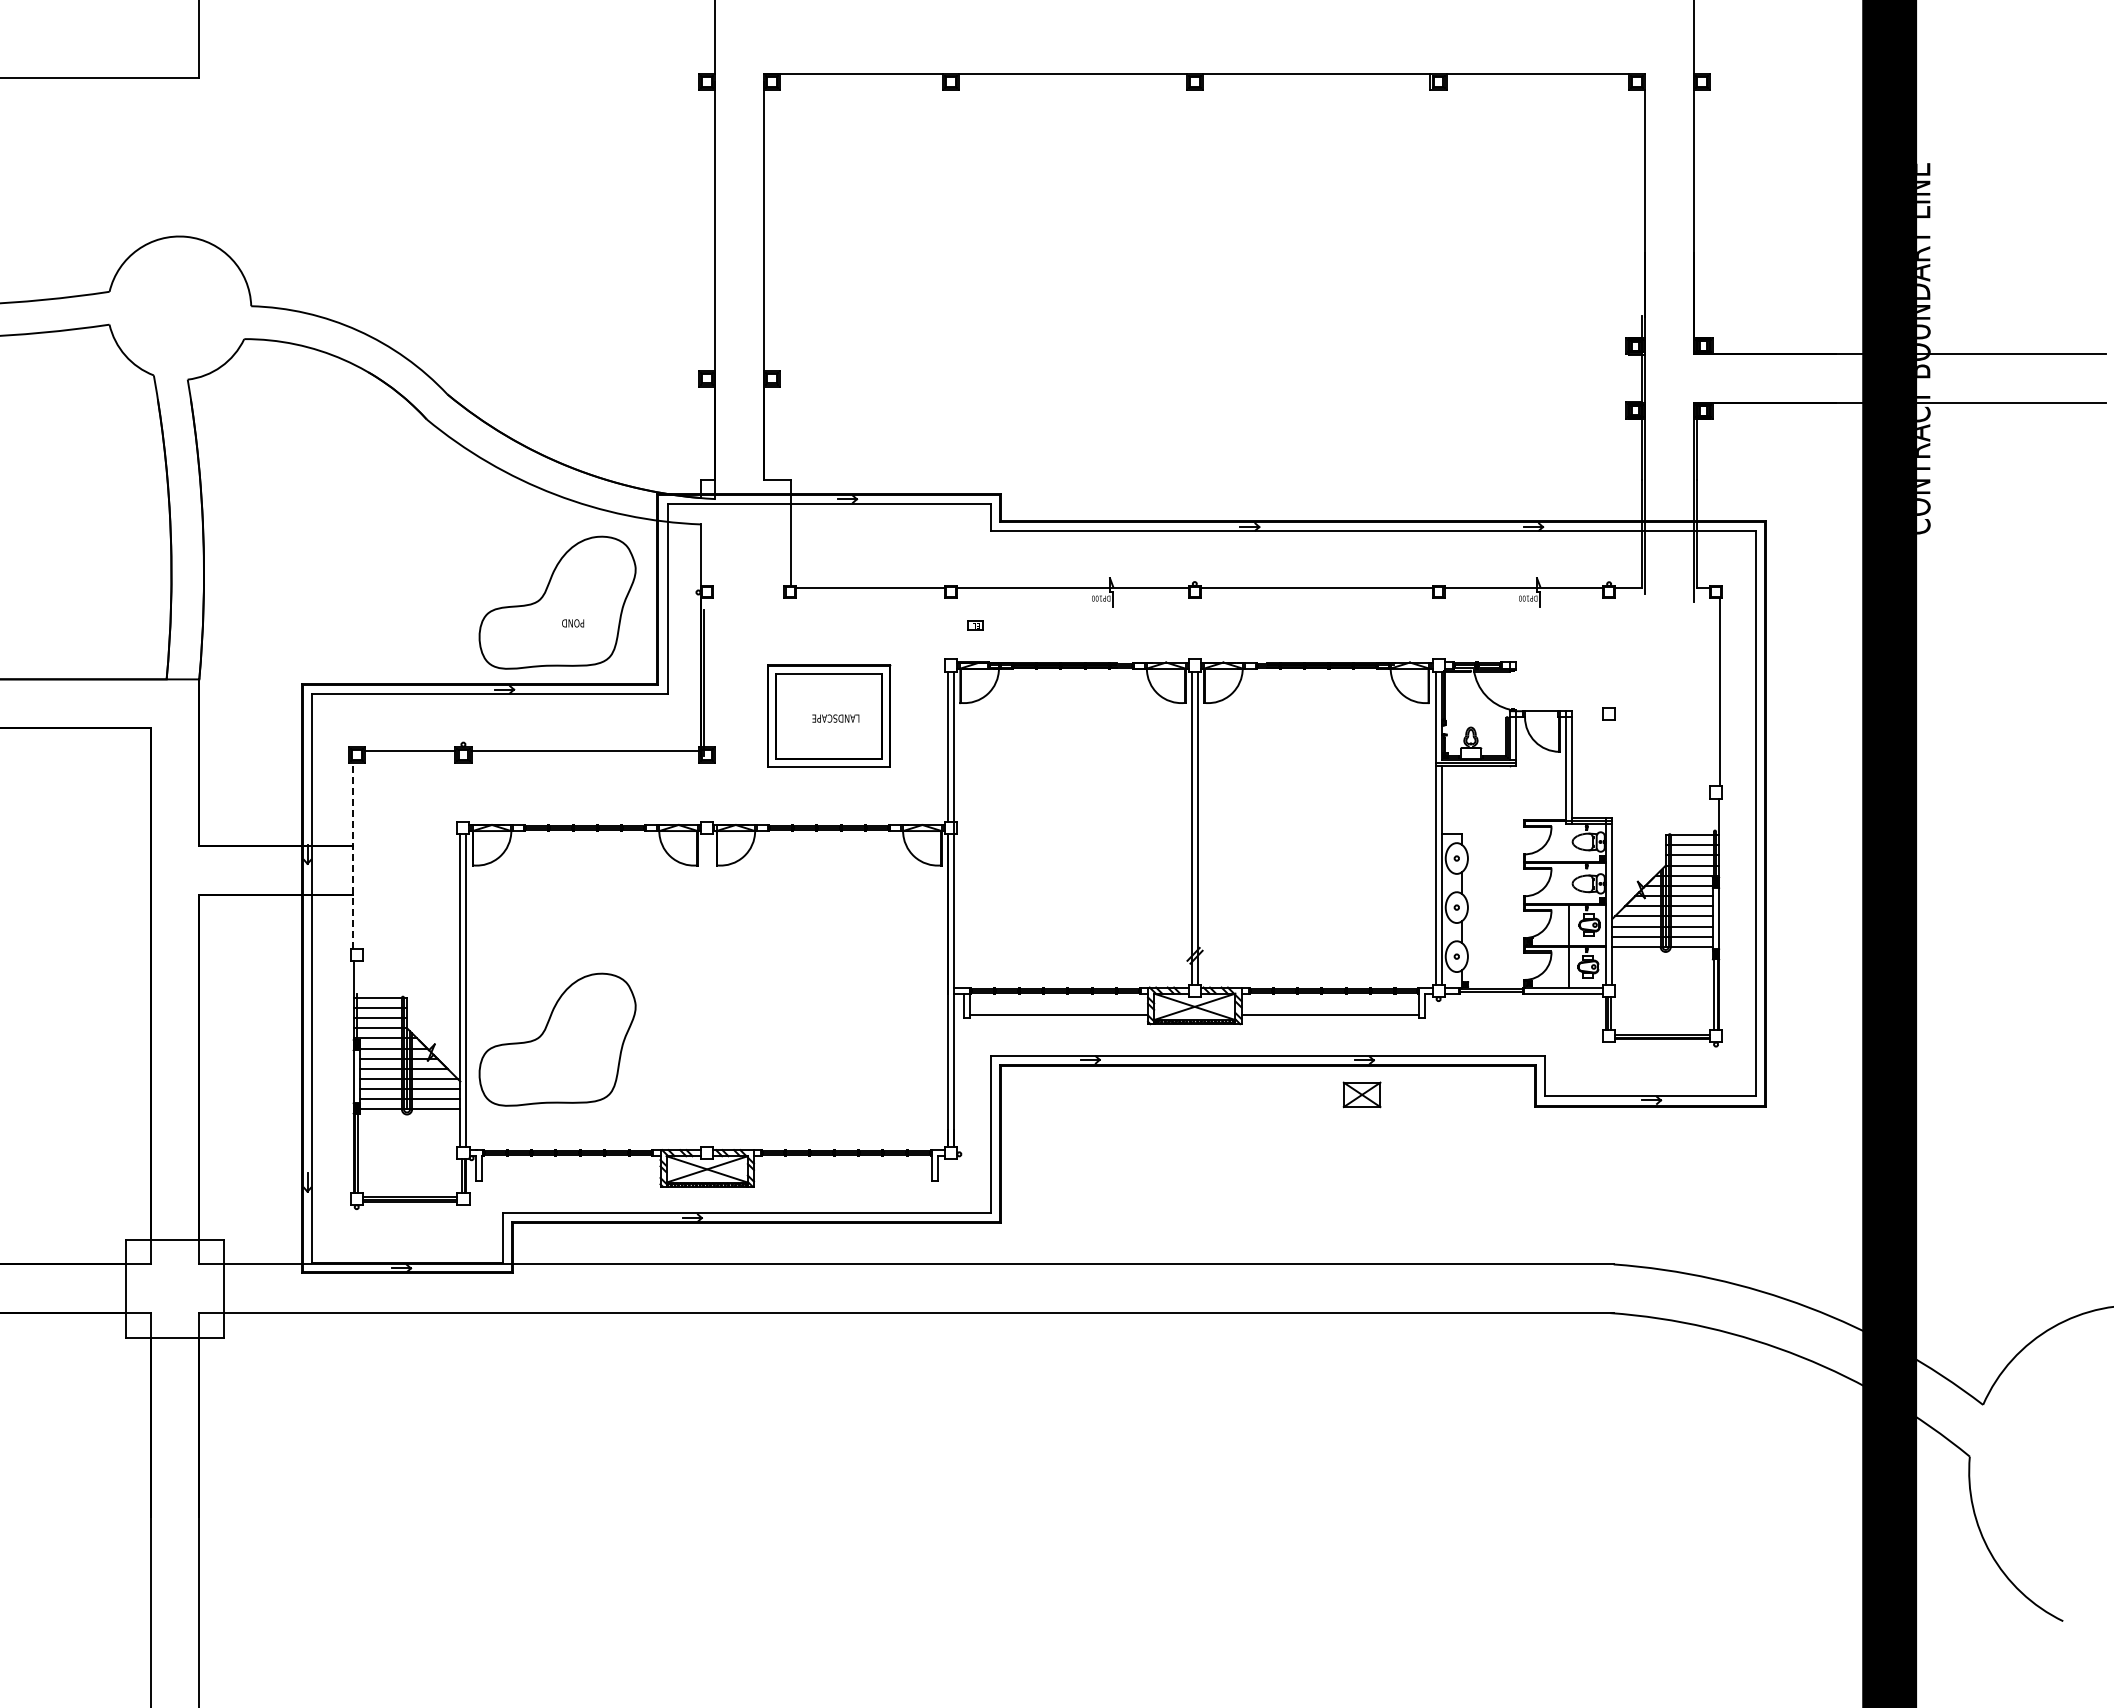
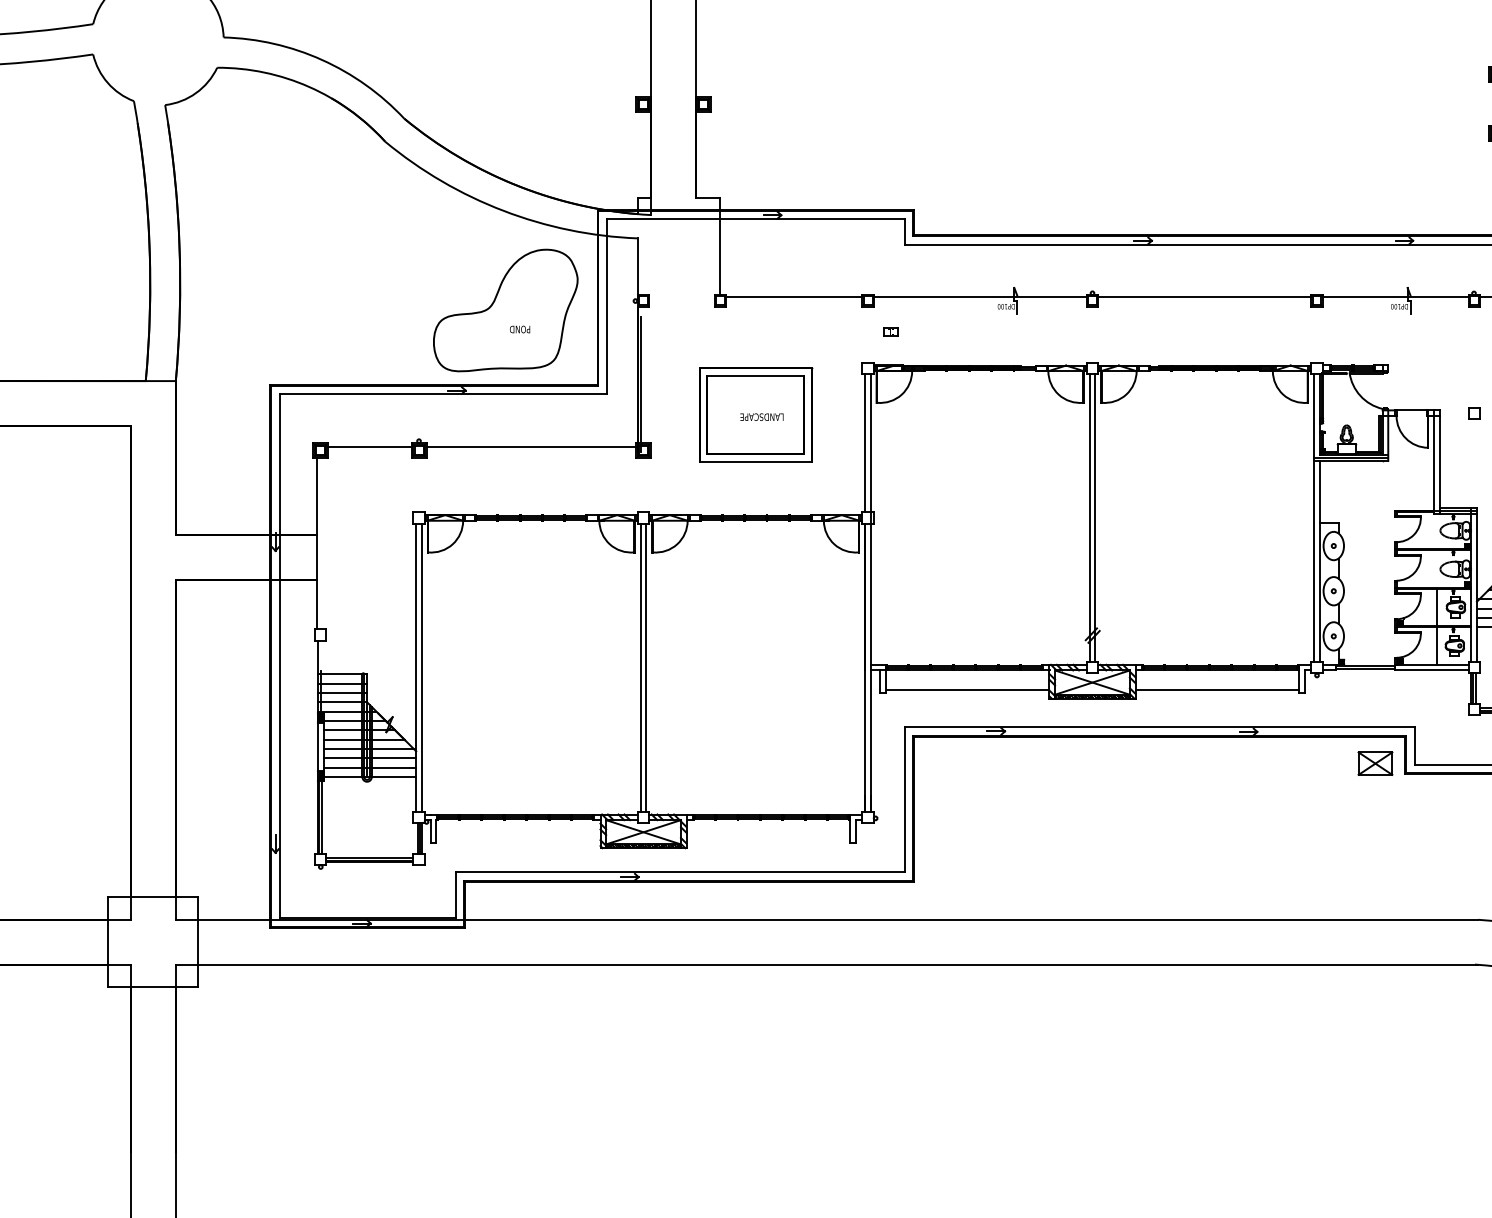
line: (352, 855) -> (316, 543), dashed -> solid
line: (704, 990) -> (641, 667), added
line: (710, 990) -> (646, 667), added
part: (557, 1039) -> (505, 712), removed
part: (1361, 1094) -> (1374, 763), moved

